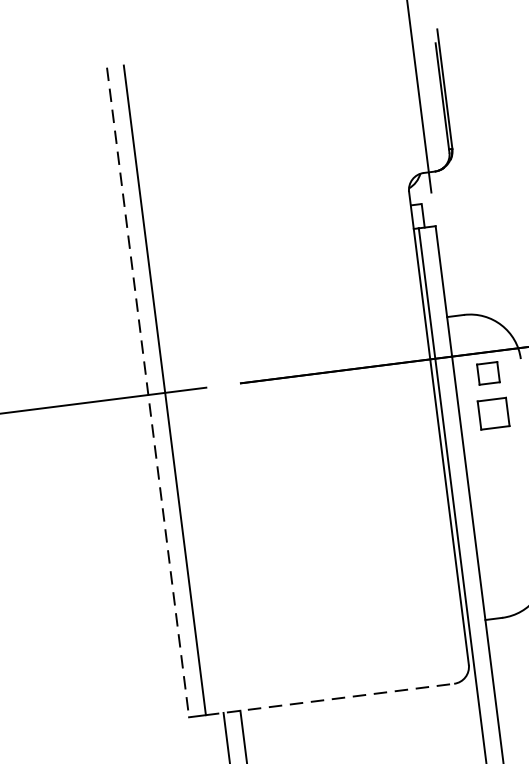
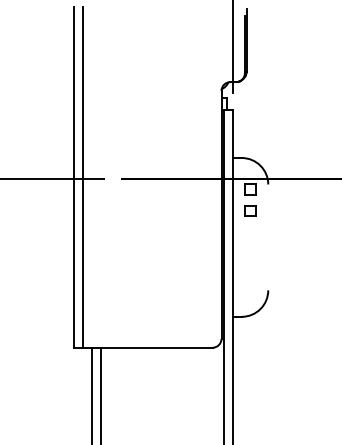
line: (147, 392) -> (73, 177), dashed -> solid
part: (493, 412) -> (250, 210), size x0.71
line: (331, 698) -> (148, 347), dashed -> solid

